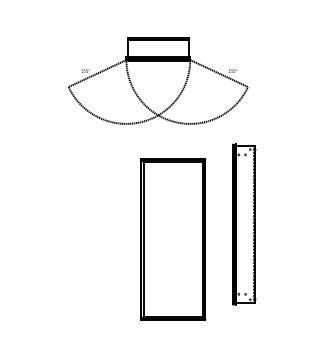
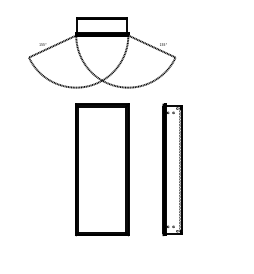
part: (173, 239) -> (102, 169), moved

